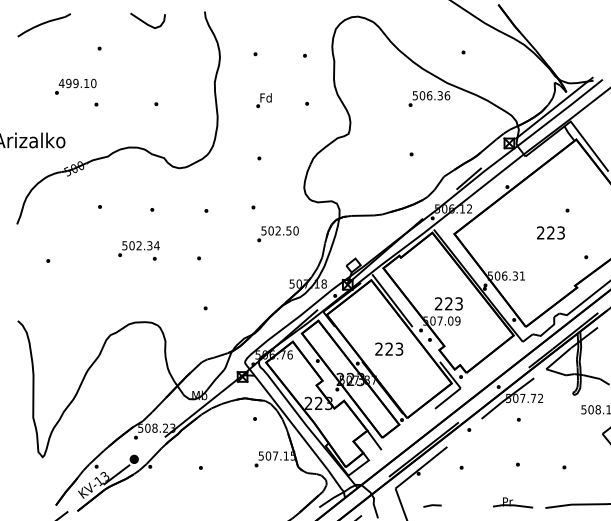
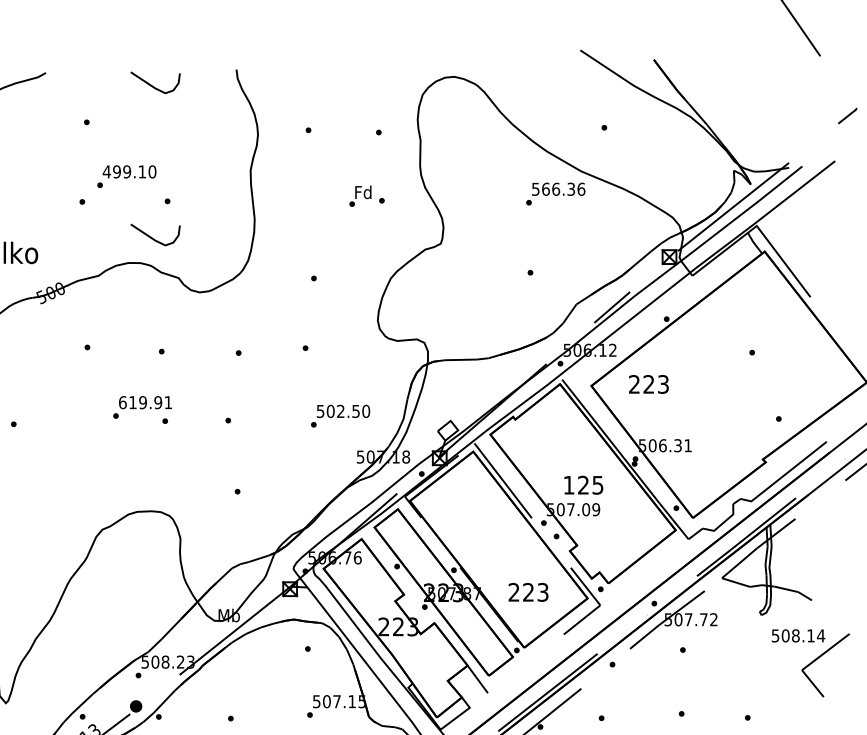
text: (75, 86) -> (126, 176), moved
text: (422, 95) -> (545, 188), 506.36 -> 566.36
text: (263, 100) -> (359, 196), moved
curve: (146, 129) -> (153, 237), added
text: (550, 232) -> (648, 383), moved
text: (277, 234) -> (339, 416), moved
text: (140, 245) -> (144, 402), 502.34 -> 619.91
text: (448, 303) -> (582, 484), 223 -> 125
text: (389, 348) -> (528, 591), moved

